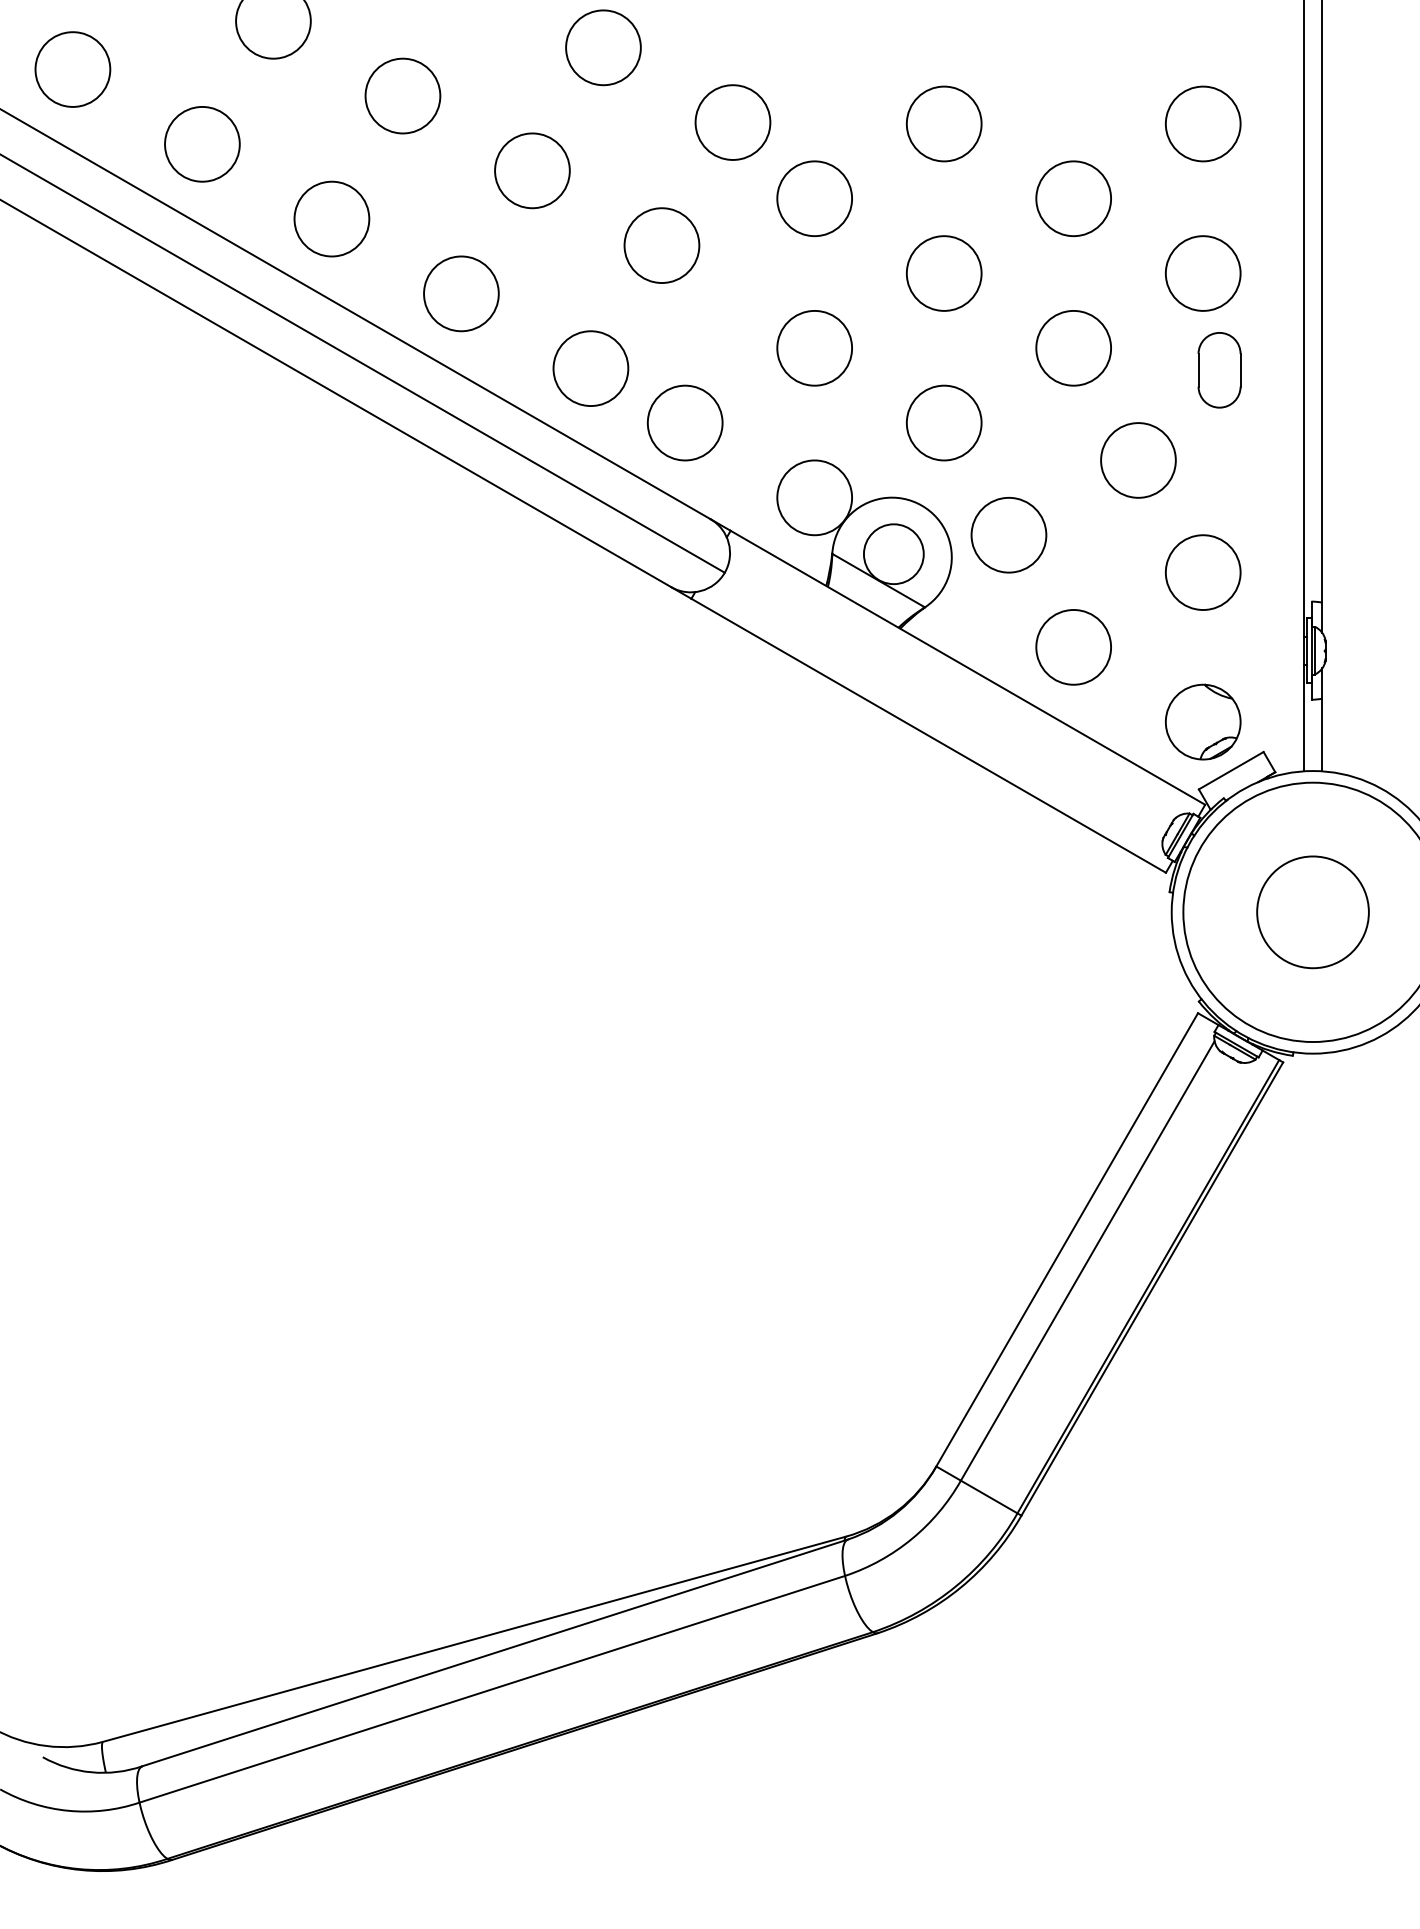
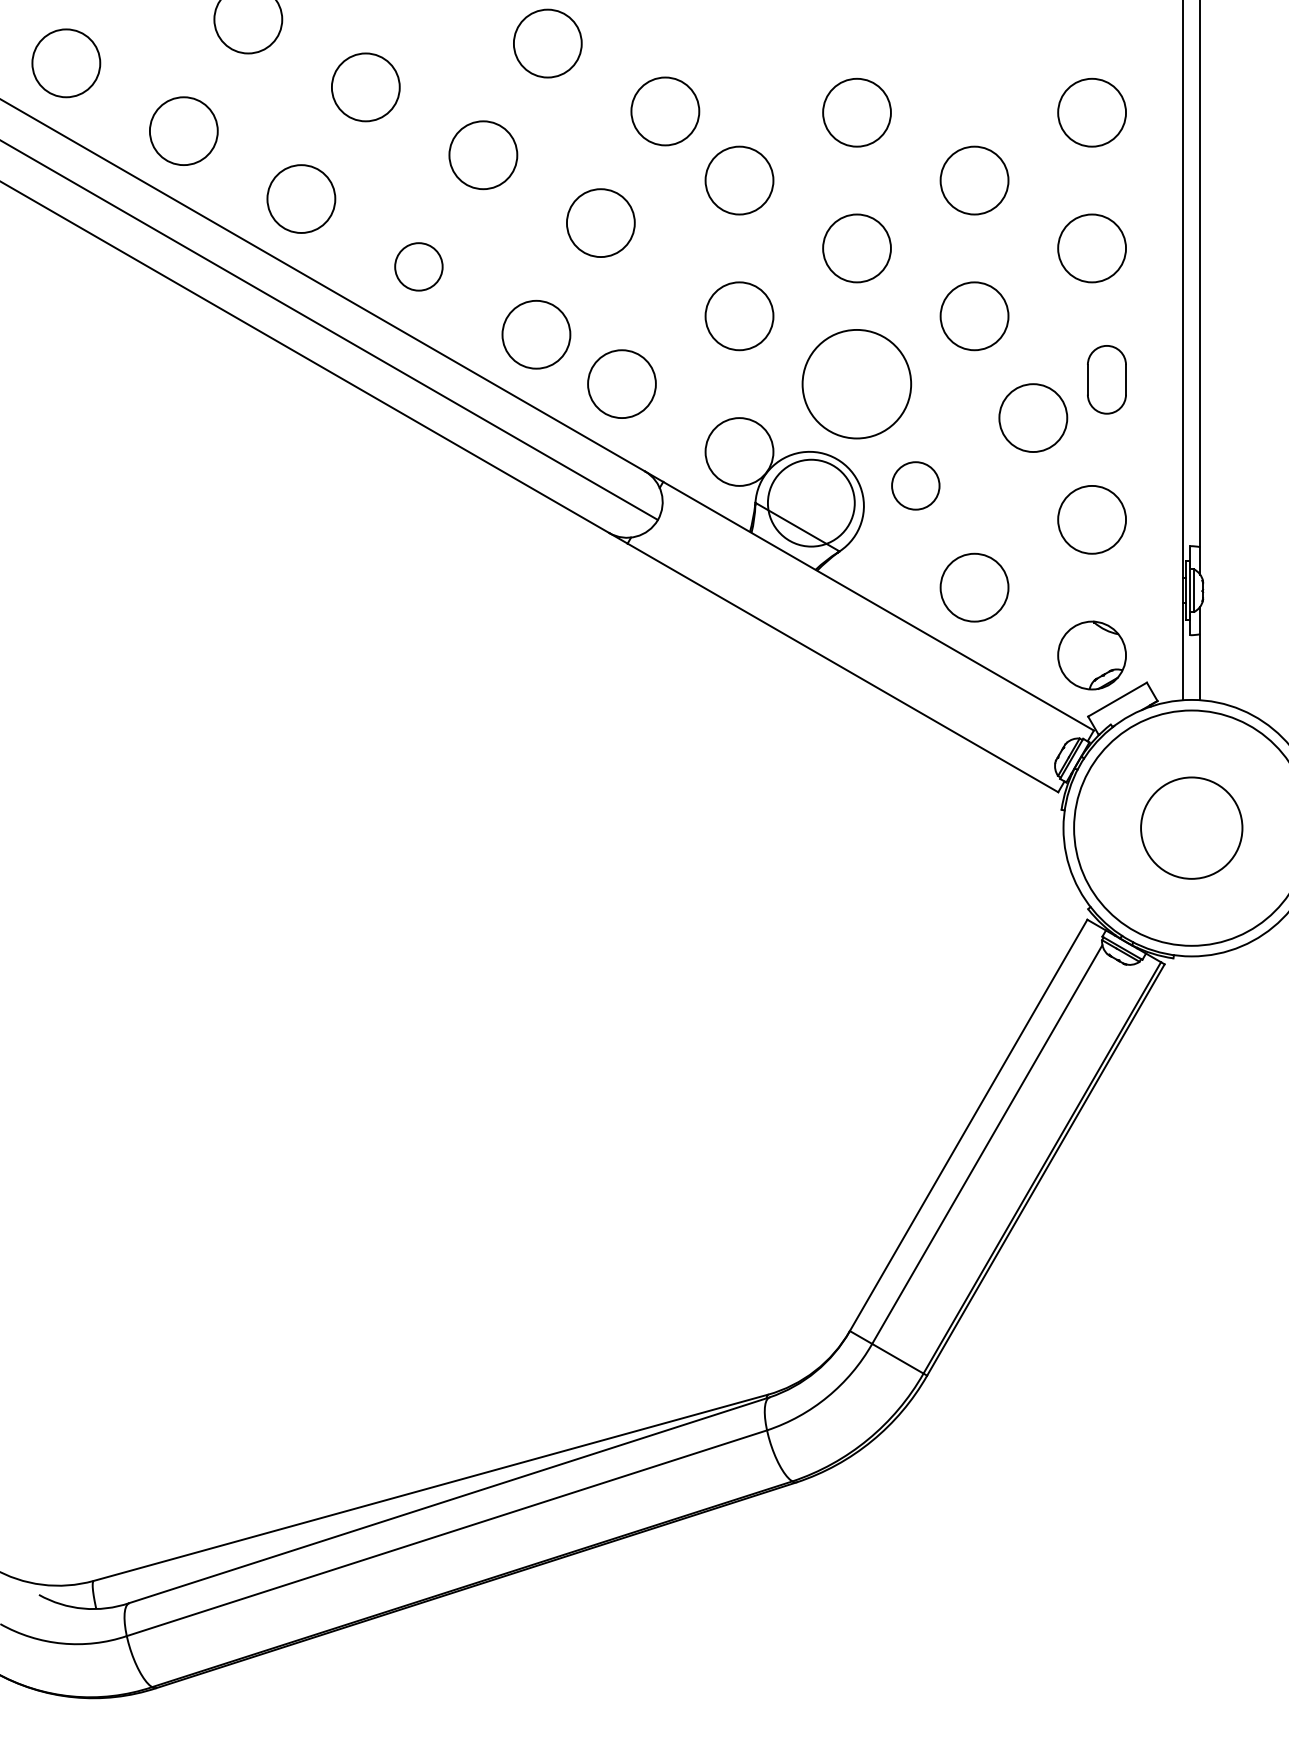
circle: (461, 293) -> (418, 266), size x0.7
part: (1219, 370) -> (1106, 380), moved
circle: (944, 422) -> (857, 383), size x1.6
circle: (1008, 534) -> (915, 485), size x0.7
circle: (893, 554) -> (811, 503), size x1.6

